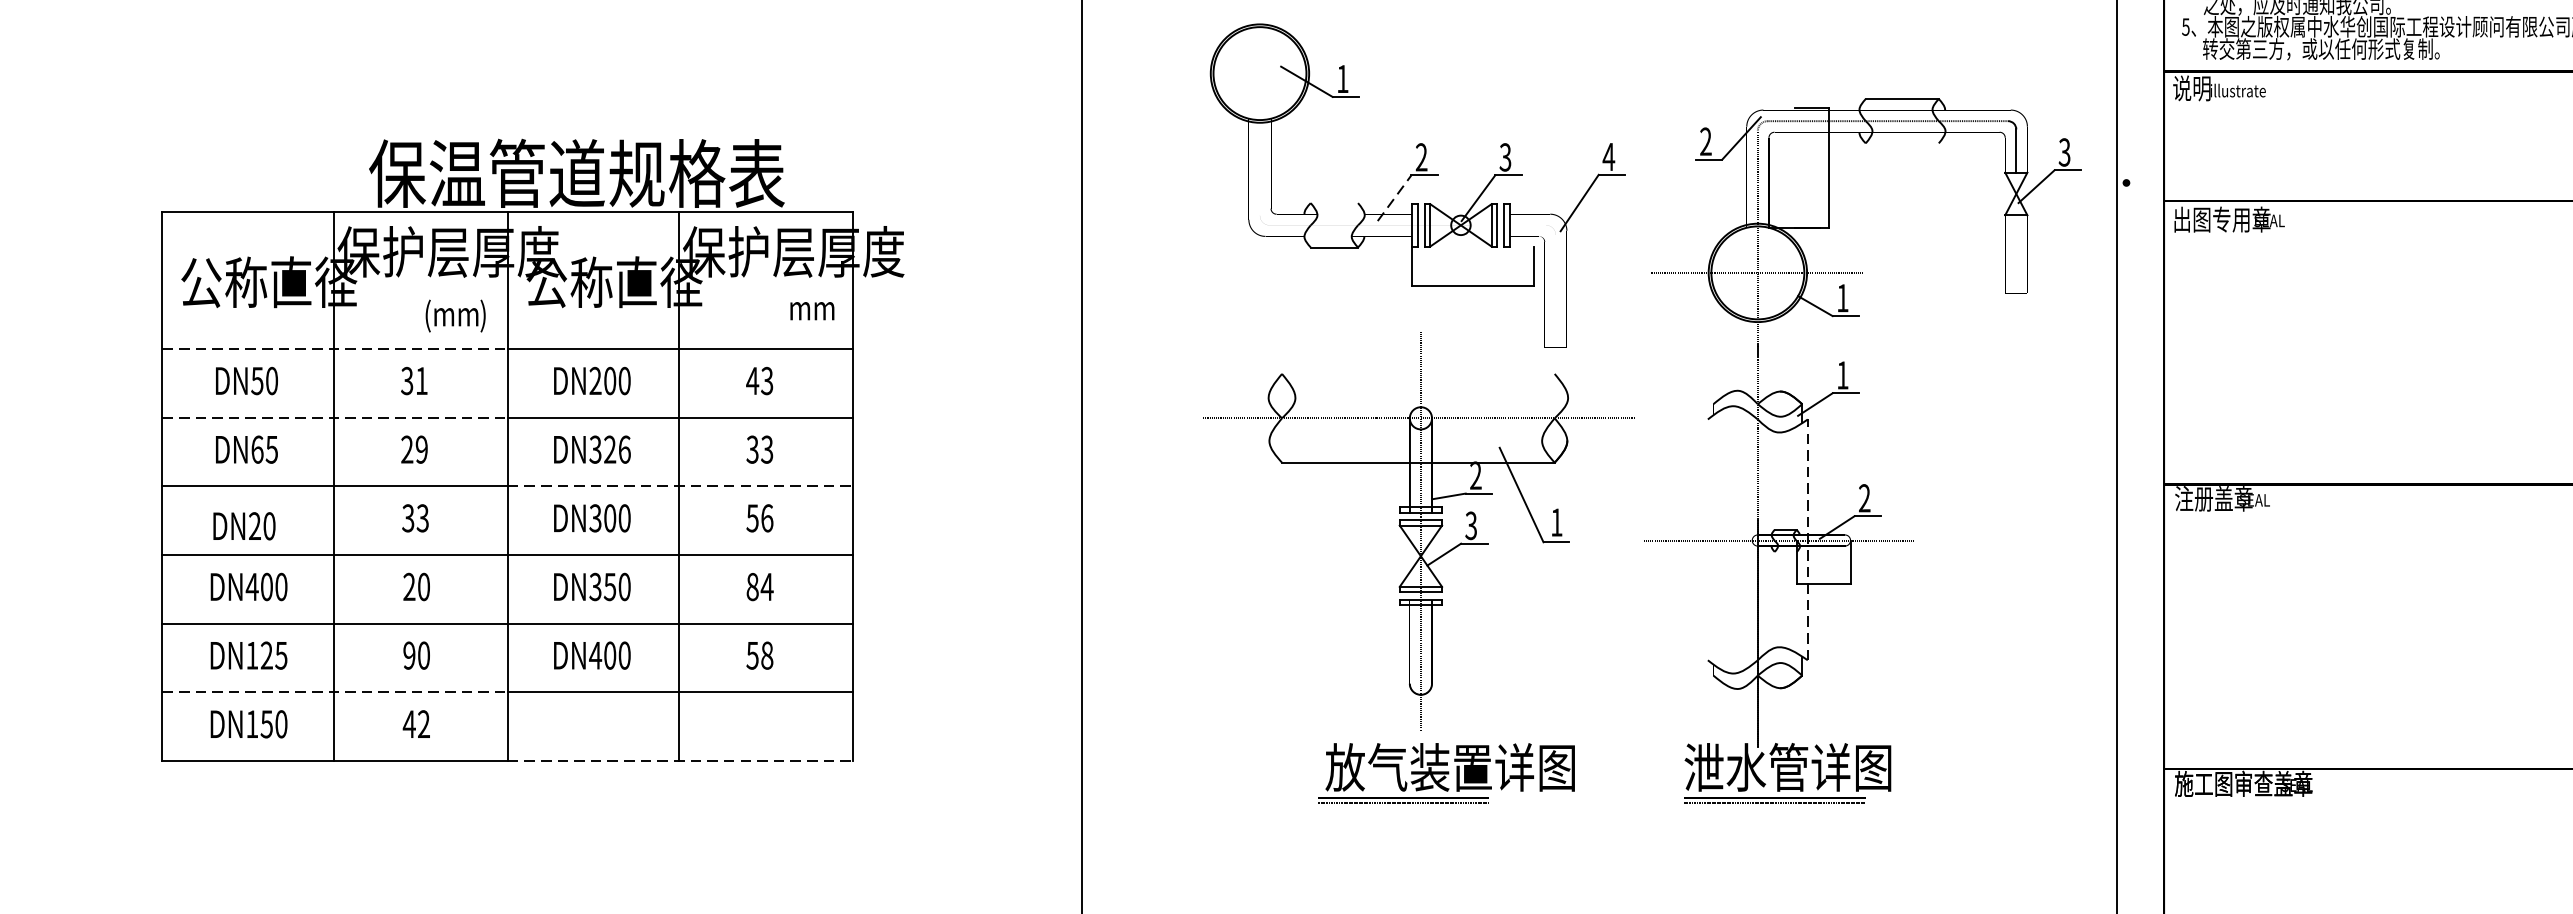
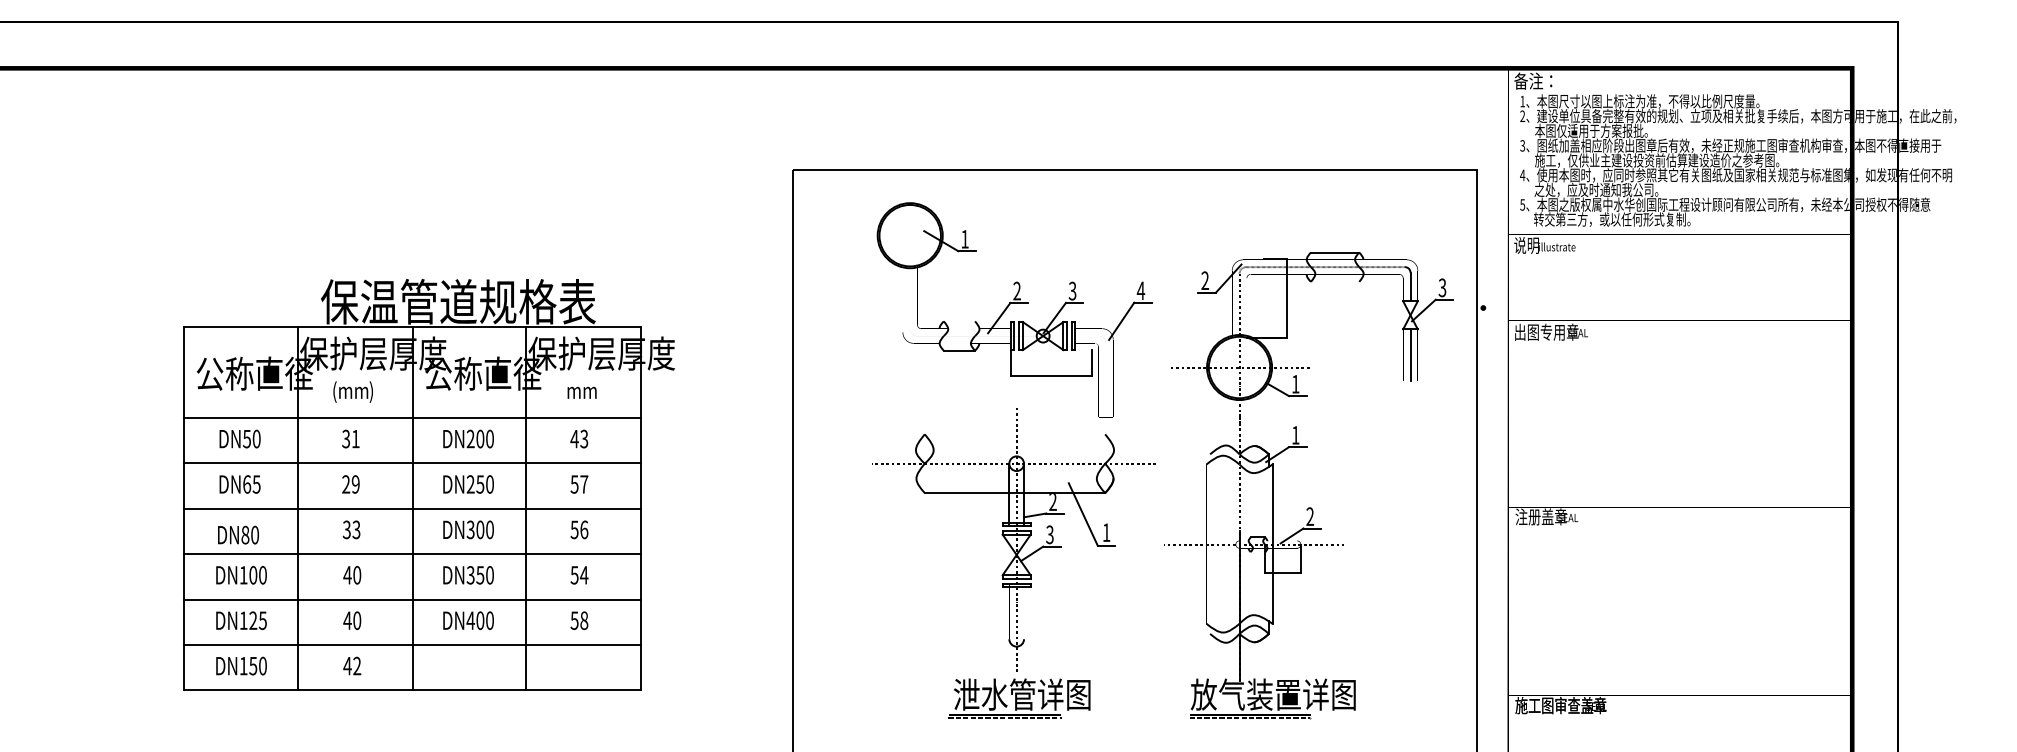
line: (1394, 198) -> (999, 318), dashed -> solid
line: (2016, 254) -> (1410, 355), added
text: (811, 310) -> (581, 392), moved
text: (454, 315) -> (352, 391), moved
line: (335, 348) -> (298, 417), dashed -> solid
line: (335, 417) -> (298, 463), dashed -> solid
text: (610, 449) -> (480, 484), DN326 -> DN250
text: (760, 449) -> (579, 484), 33 -> 57
line: (681, 486) -> (527, 508), dashed -> solid
text: (255, 525) -> (245, 534), DN20 -> DN80
line: (1807, 540) -> (1272, 544), dashed -> solid
text: (252, 587) -> (243, 575), DN400 -> DN100
text: (409, 587) -> (347, 575), 20 -> 40
text: (752, 587) -> (574, 575), 84 -> 54
text: (409, 655) -> (347, 620), 90 -> 40
line: (335, 693) -> (298, 645), dashed -> solid
line: (681, 761) -> (527, 690), dashed -> solid
text: (1449, 767) -> (1035, 694), 放气装置详图 -> 泄水管详图
text: (1807, 767) -> (1272, 694), 泄水管详图 -> 放气装置详图

